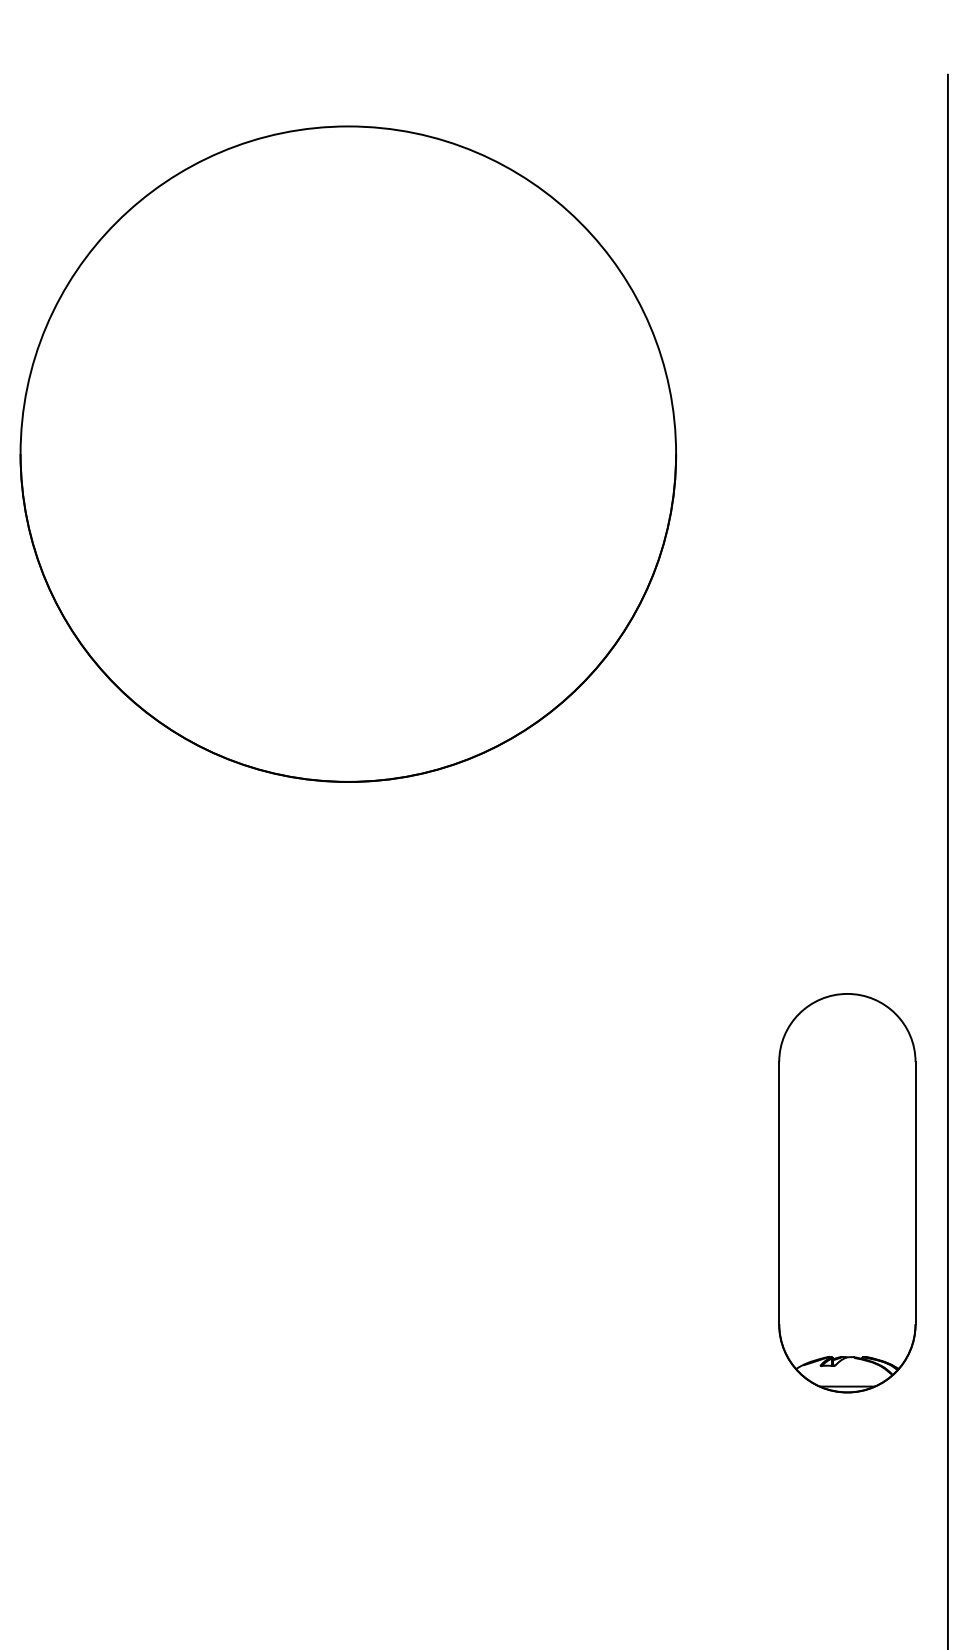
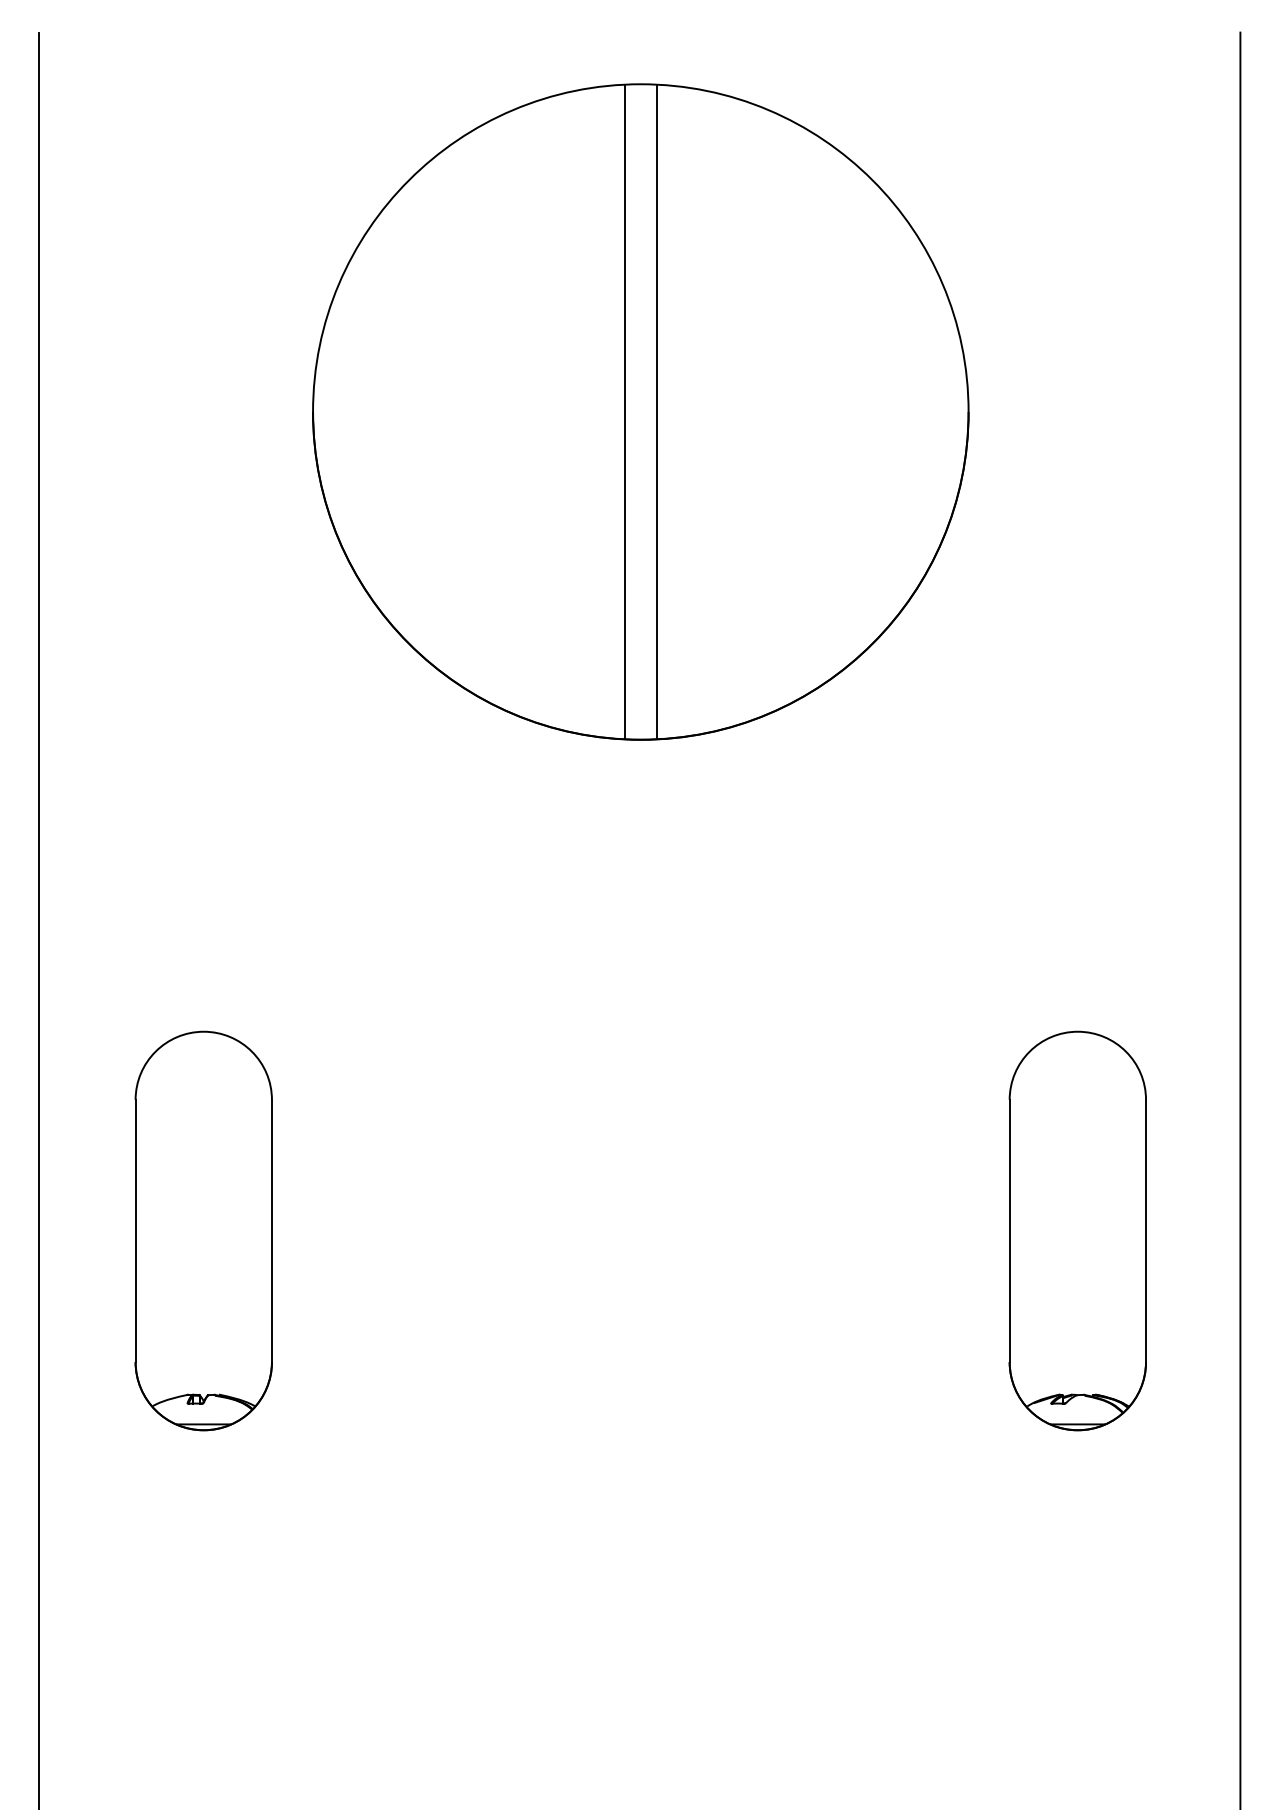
line: (332, 453) -> (624, 411), added
line: (364, 453) -> (656, 411), added
part: (847, 1192) -> (1077, 1230), moved

